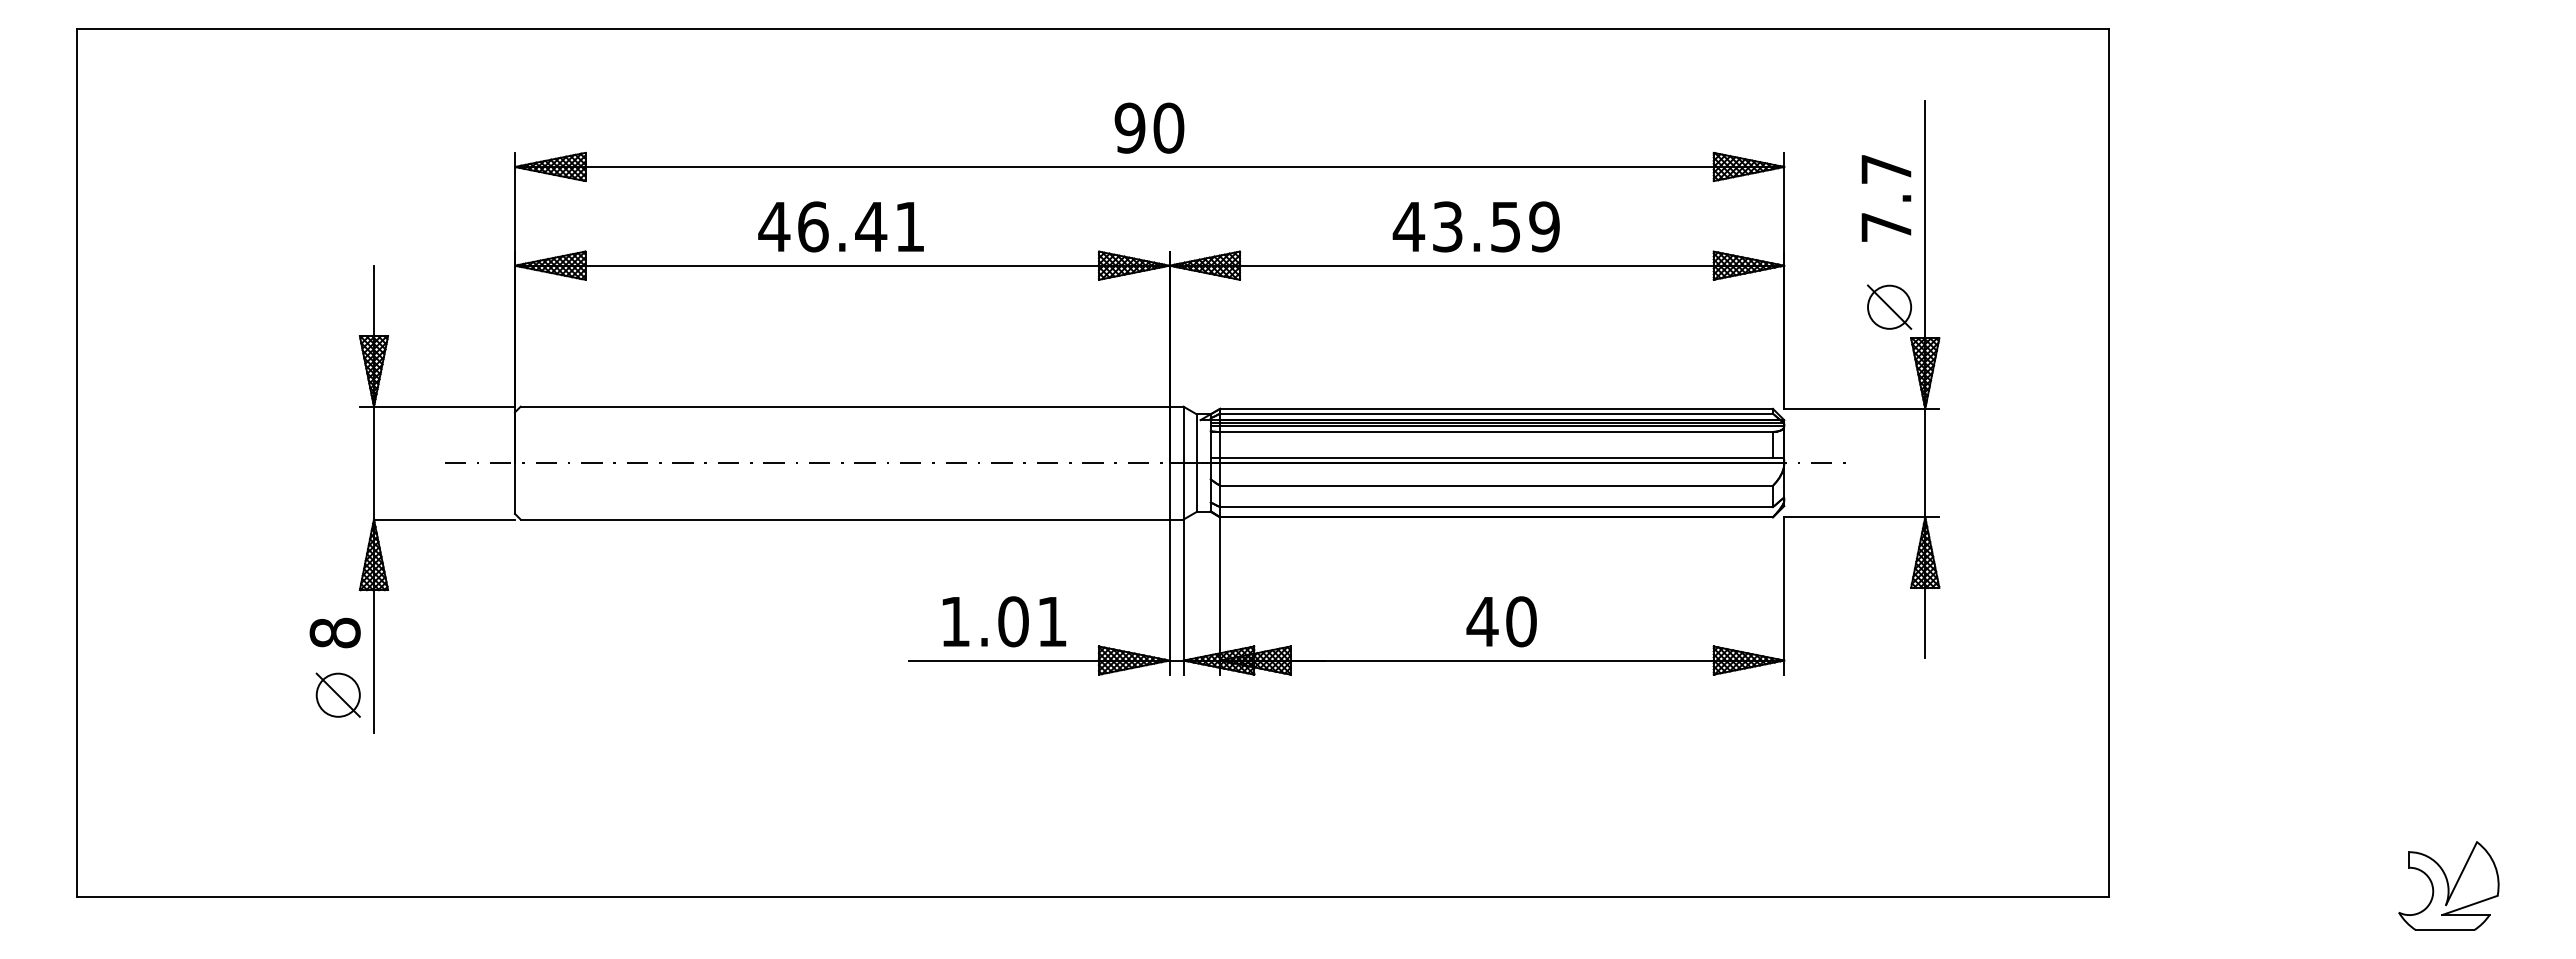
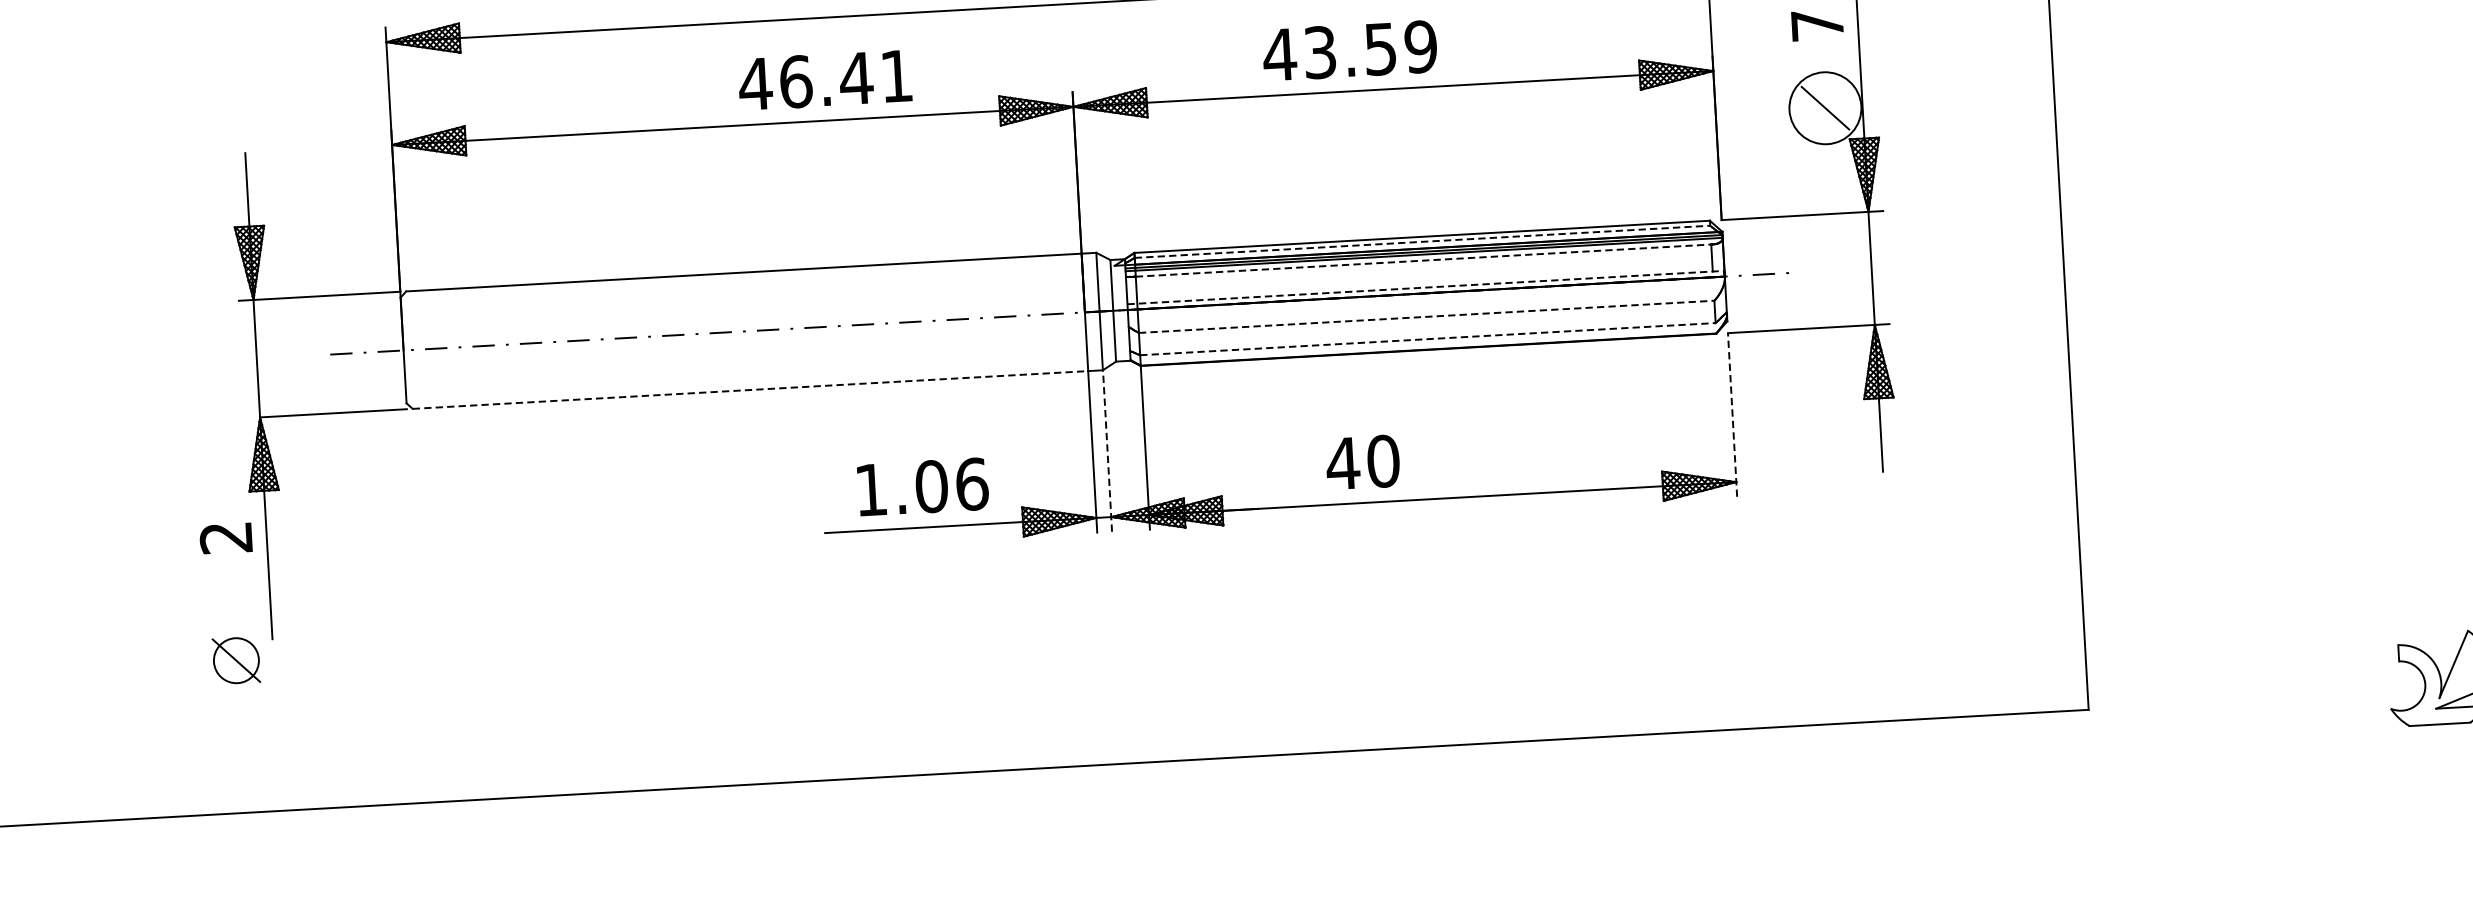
text: (840, 226) -> (824, 79), moved
text: (1475, 226) -> (1349, 50), moved
circle: (1889, 306) -> (1825, 107), size x1.6
line: (1497, 413) -> (1423, 241), solid -> dashed
line: (1497, 431) -> (1424, 260), solid -> dashed
line: (1497, 457) -> (1426, 287), solid -> dashed
line: (1497, 485) -> (1427, 316), solid -> dashed
line: (1497, 507) -> (1428, 339), solid -> dashed
line: (845, 519) -> (750, 389), solid -> dashed
line: (1784, 596) -> (1732, 415), solid -> dashed
line: (1183, 597) -> (1107, 451), solid -> dashed
text: (1052, 621) -> (972, 484), 1.01 -> 1.06
text: (1501, 621) -> (1362, 462), moved
text: (334, 632) -> (225, 537), 8 -> 2
part: (337, 694) -> (235, 659), moved

